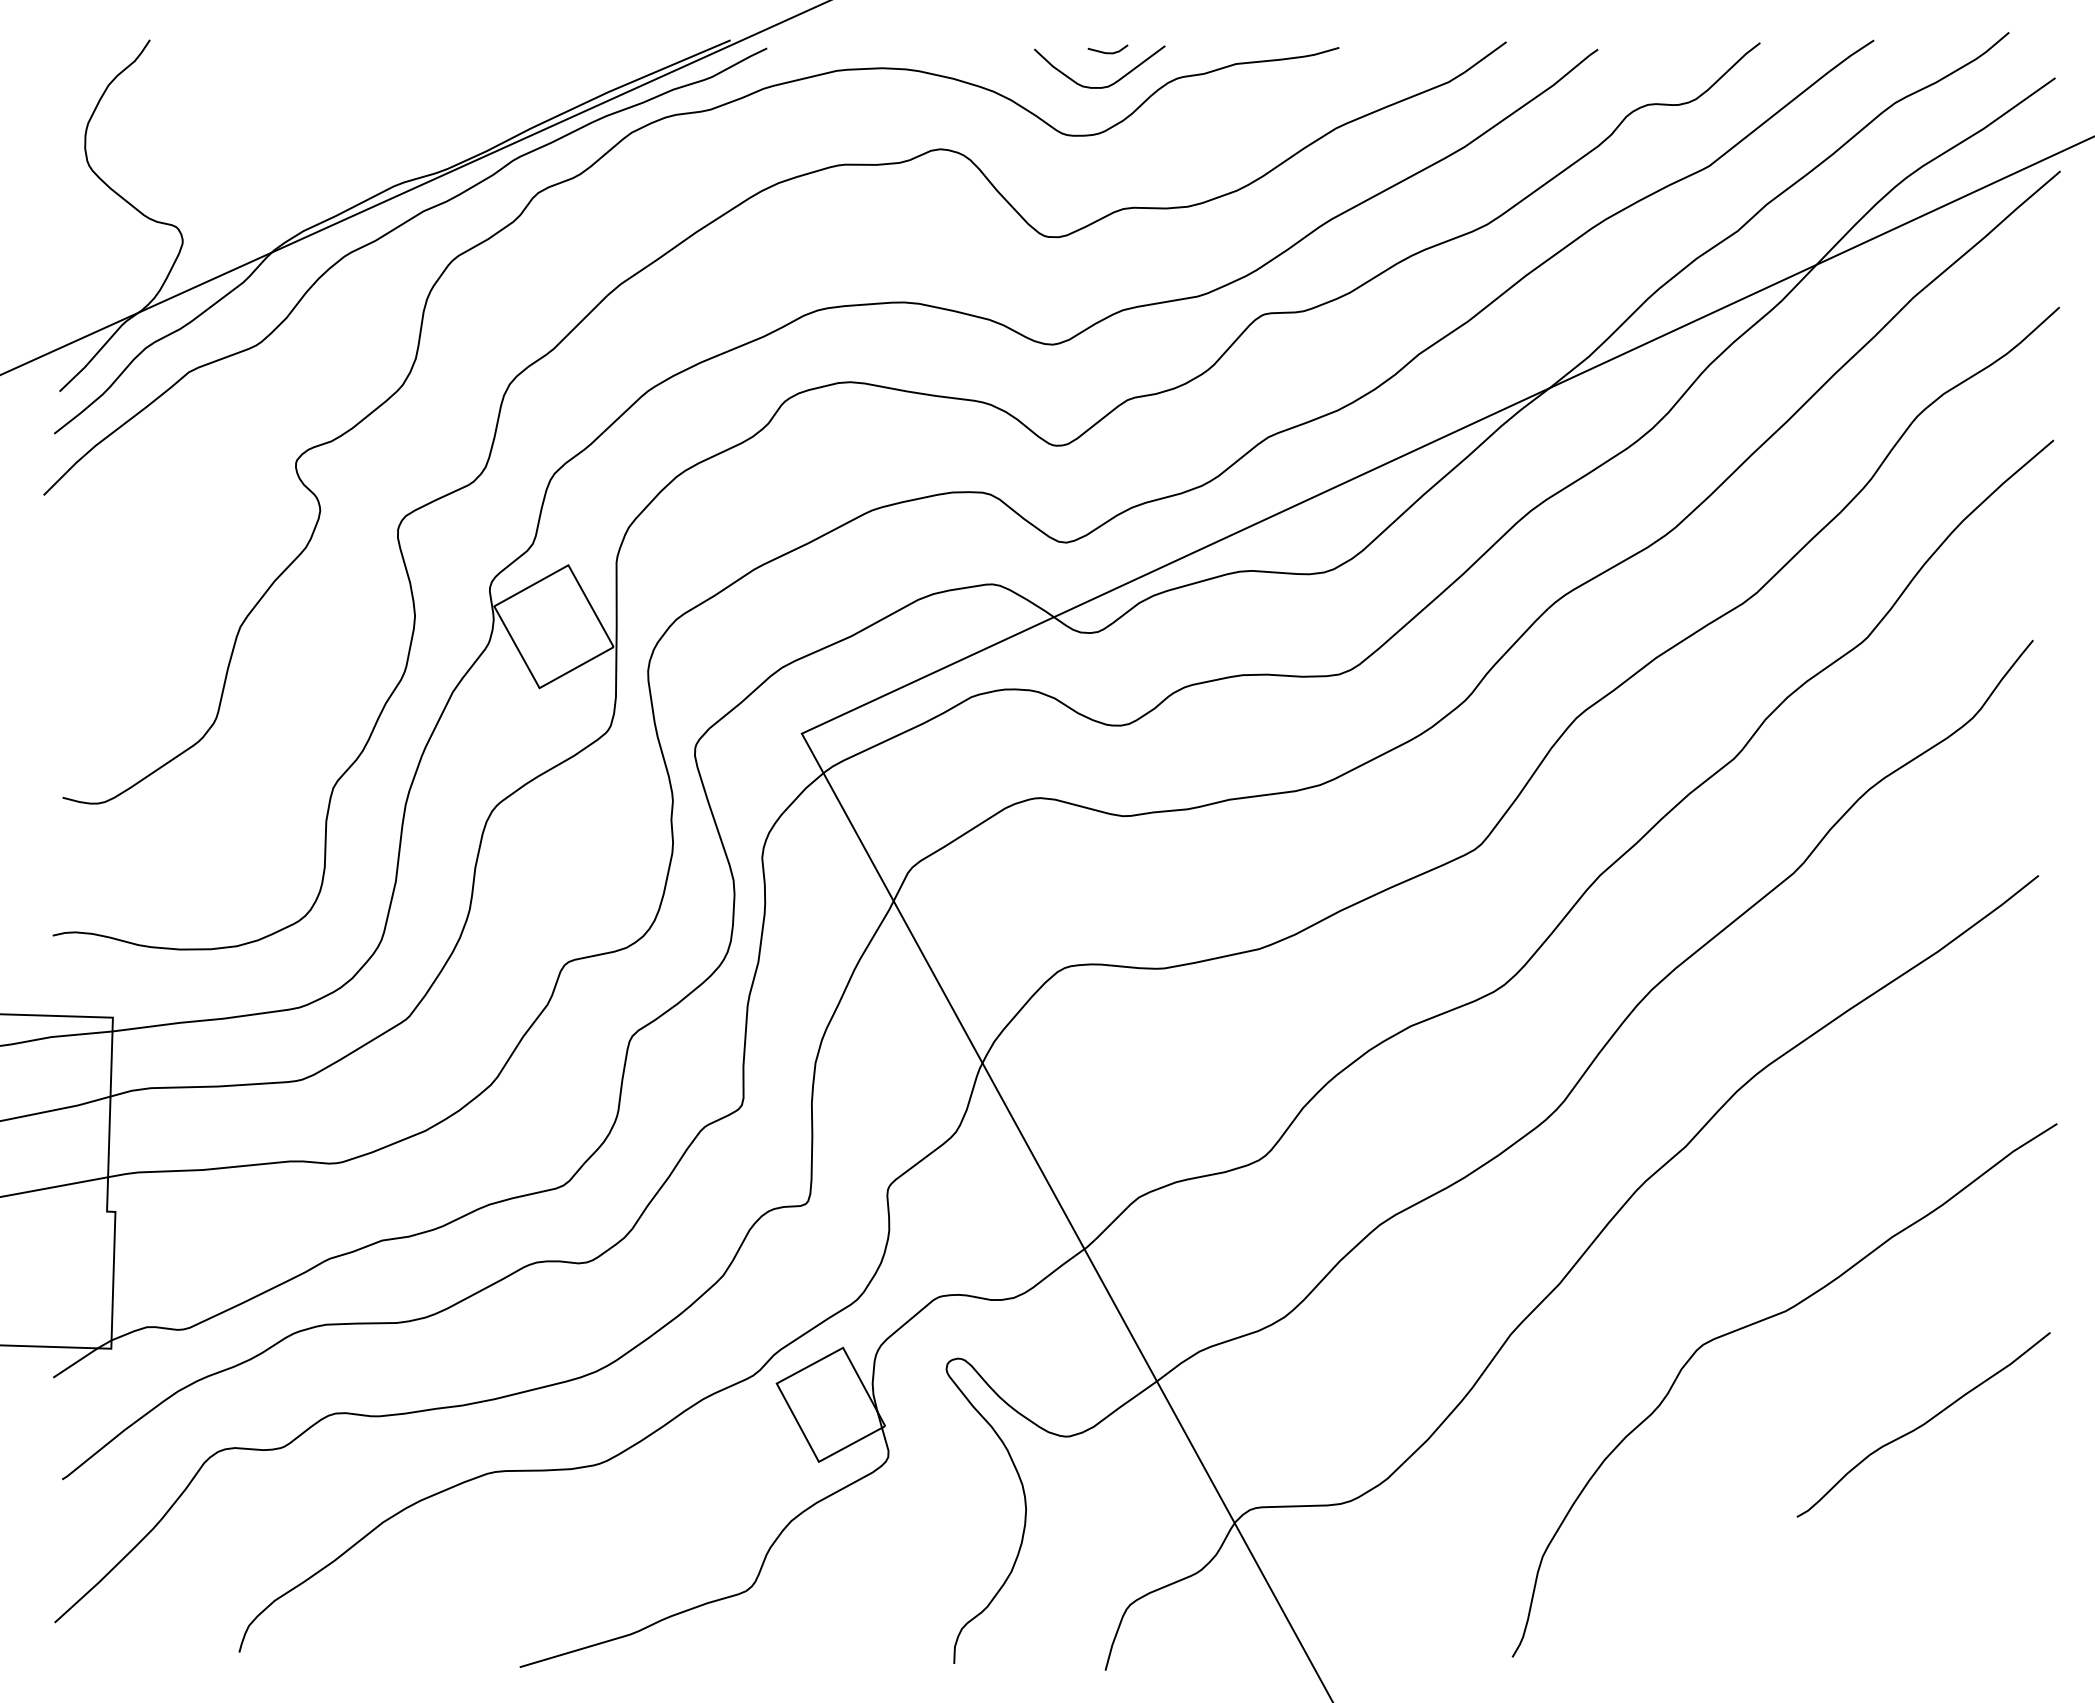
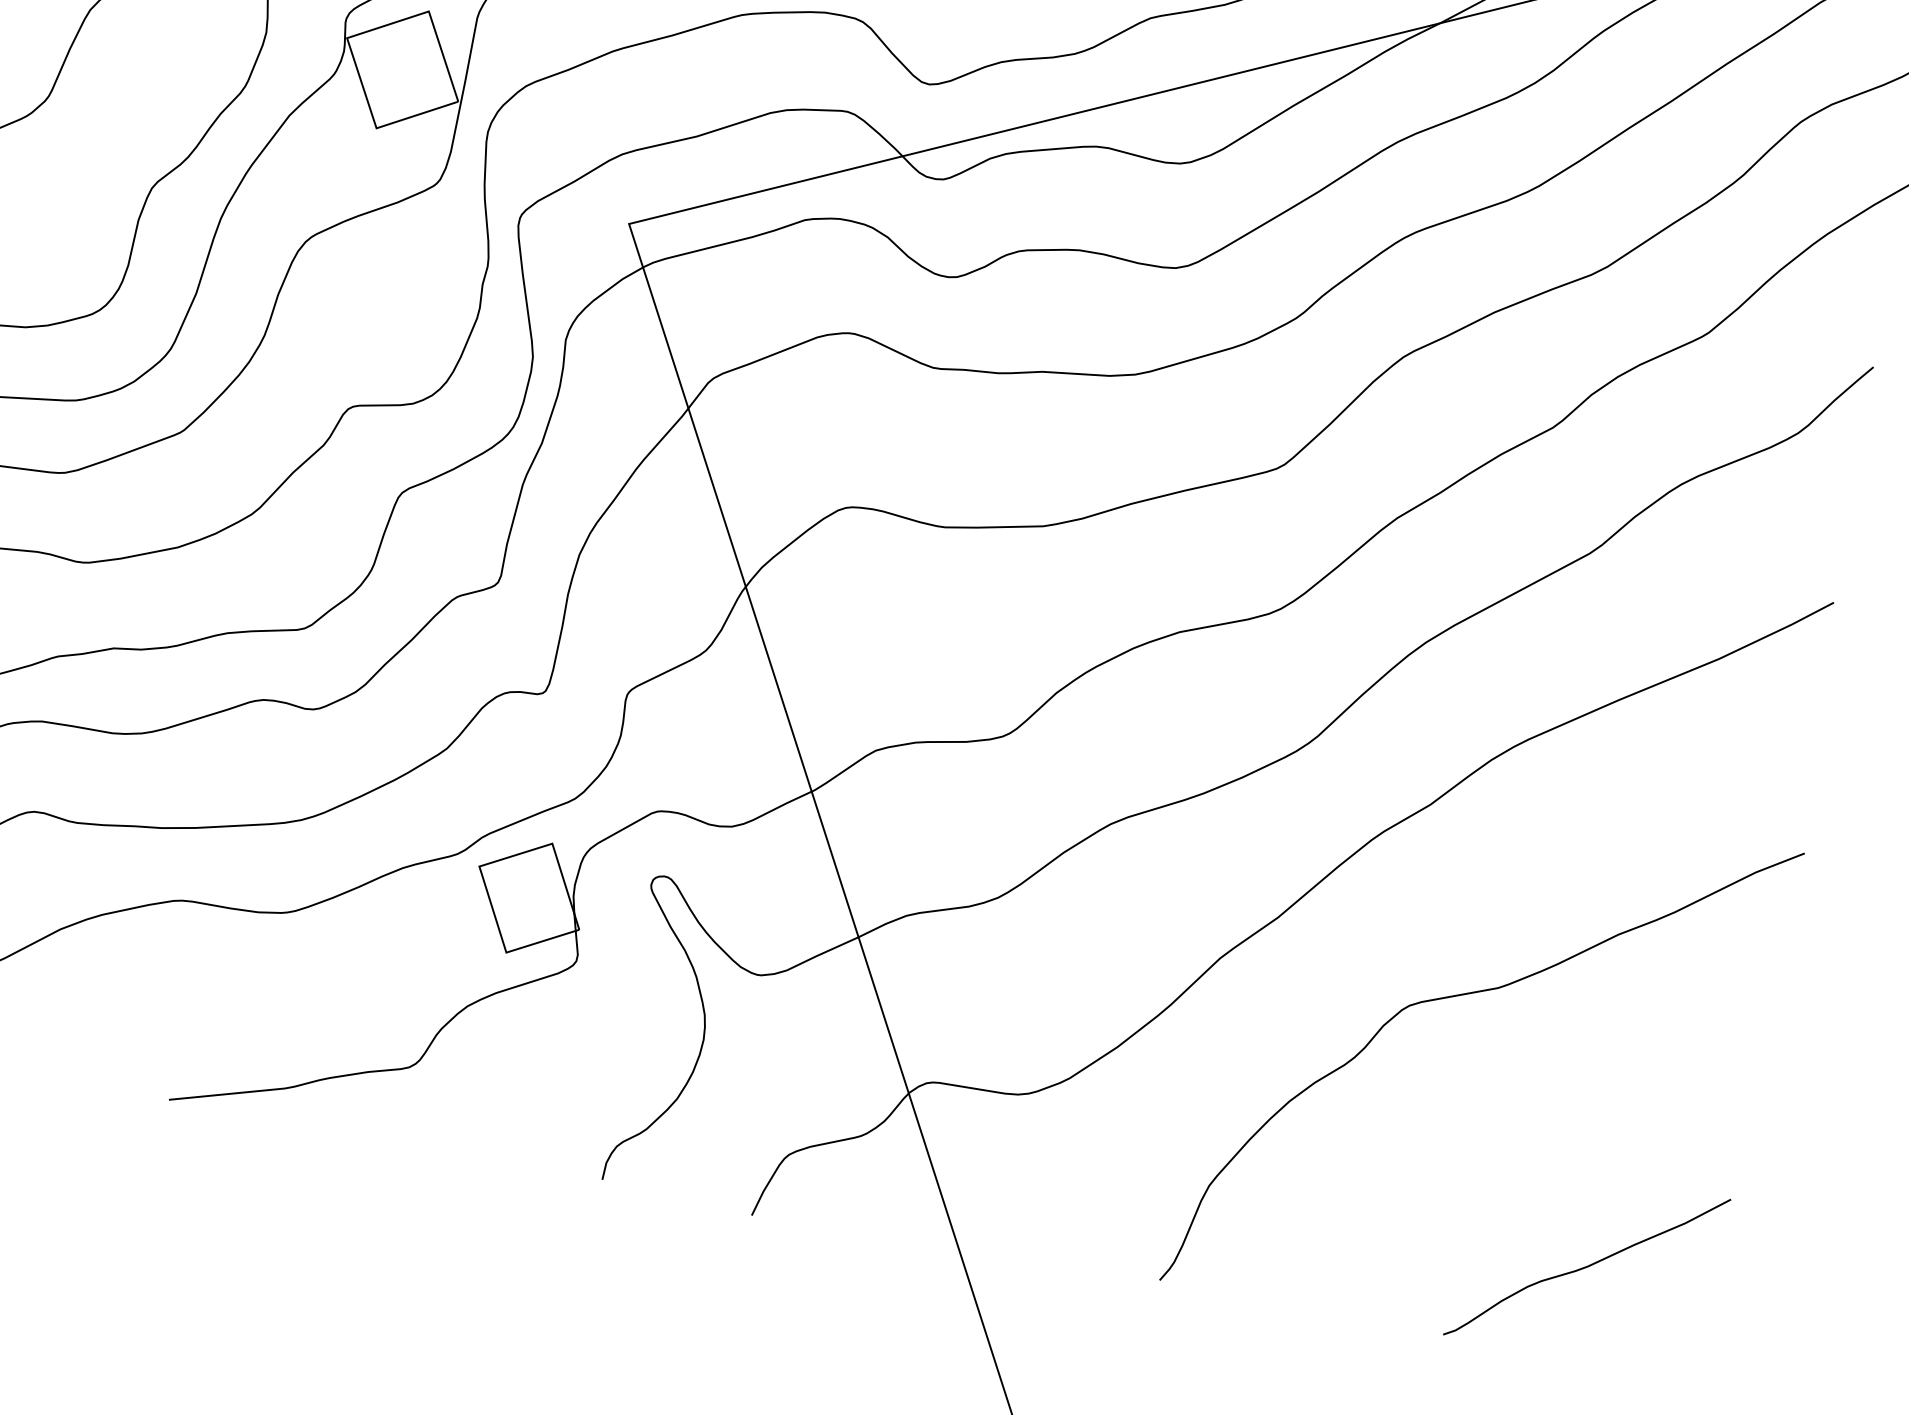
curve: (1923, 1424) -> (1586, 1266), moved

